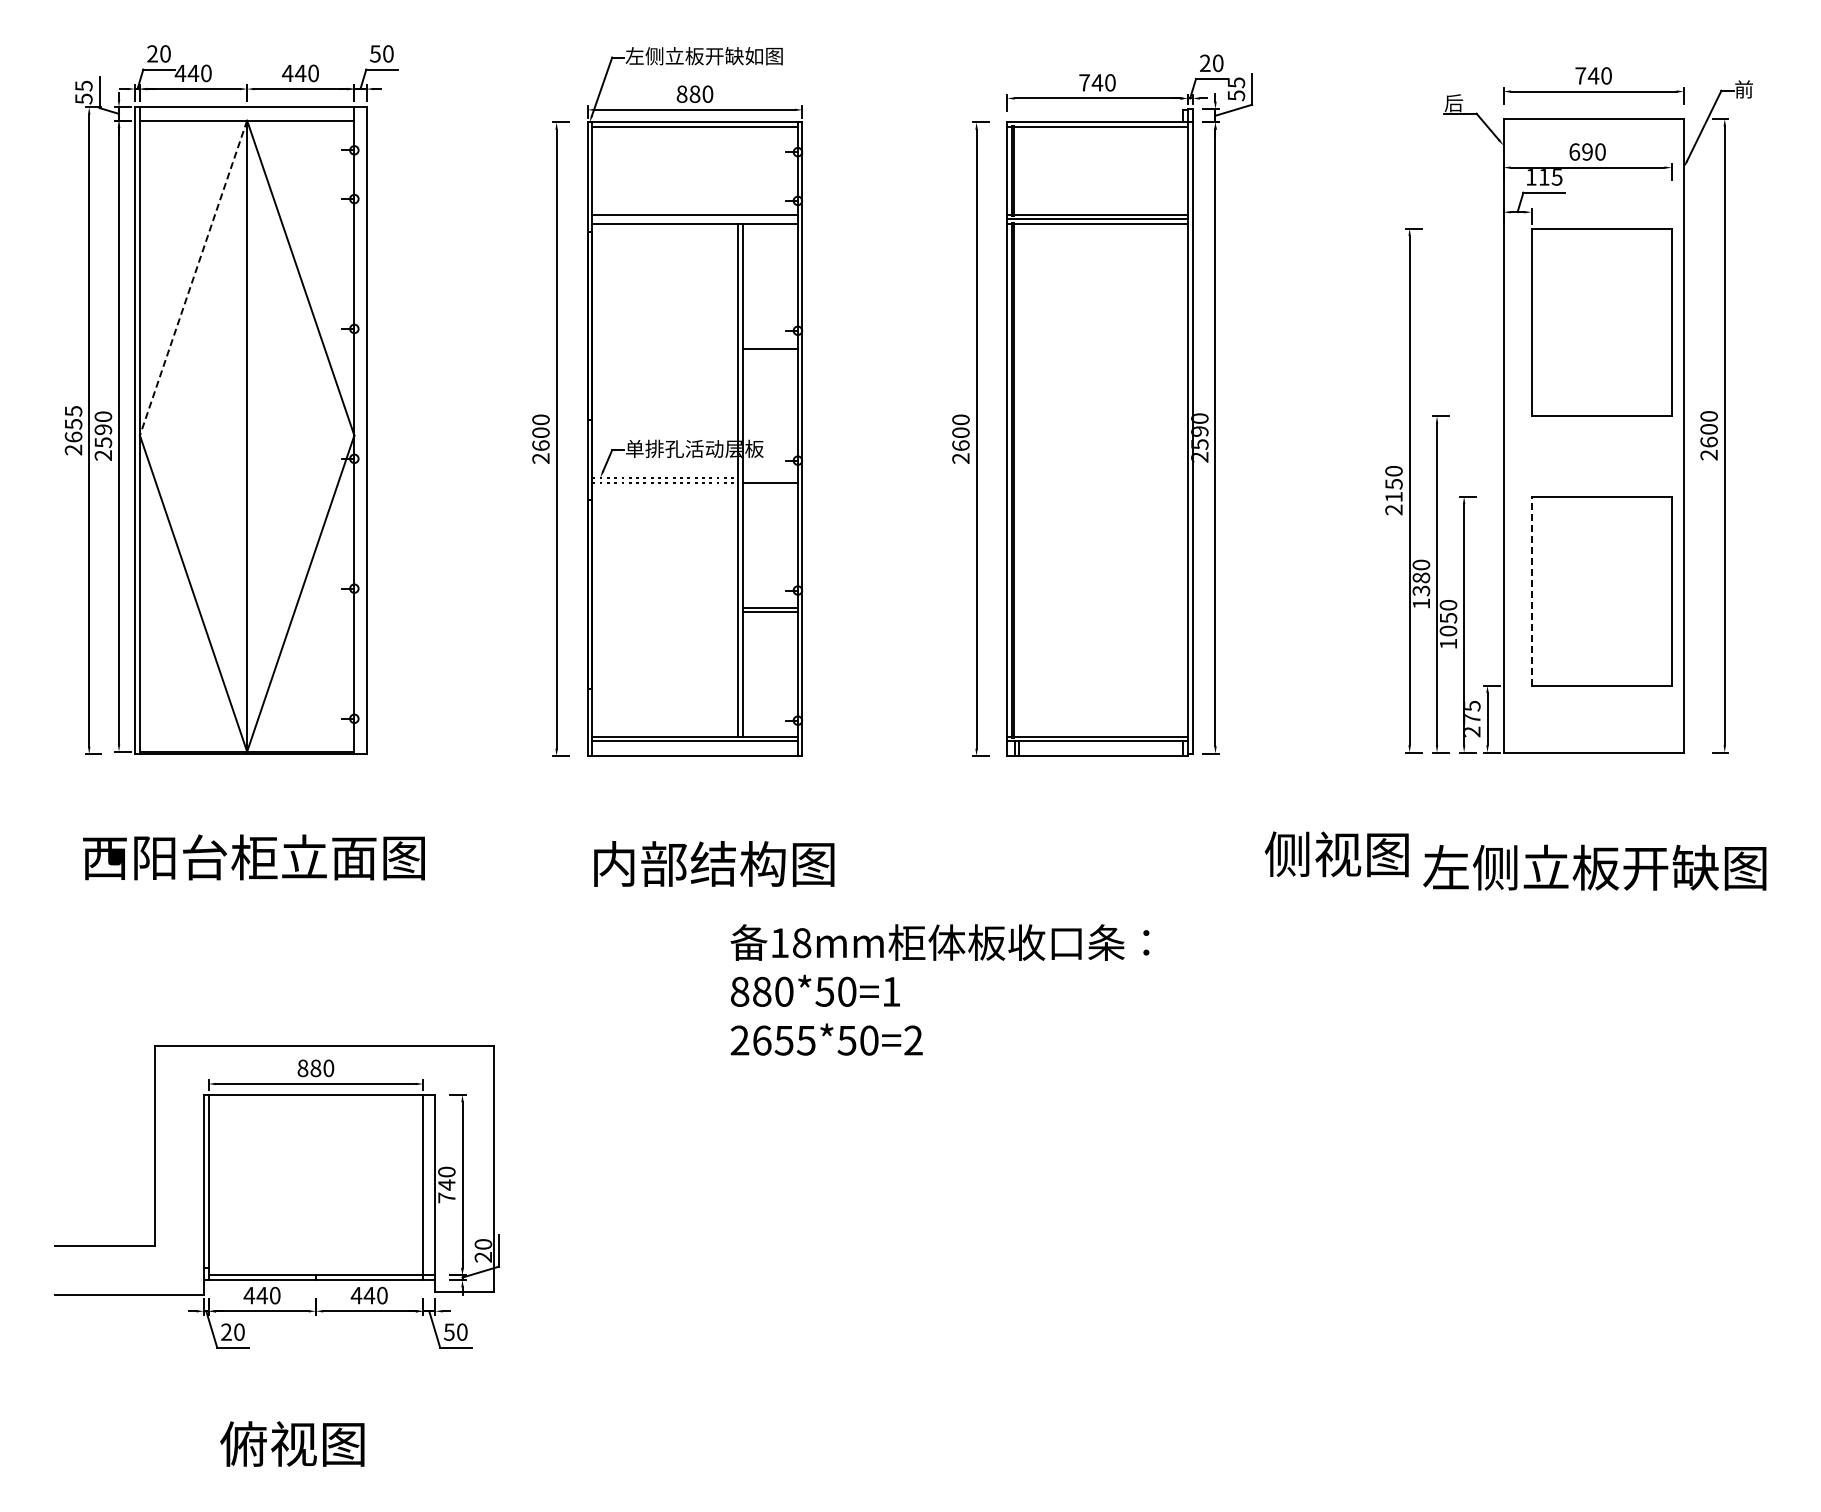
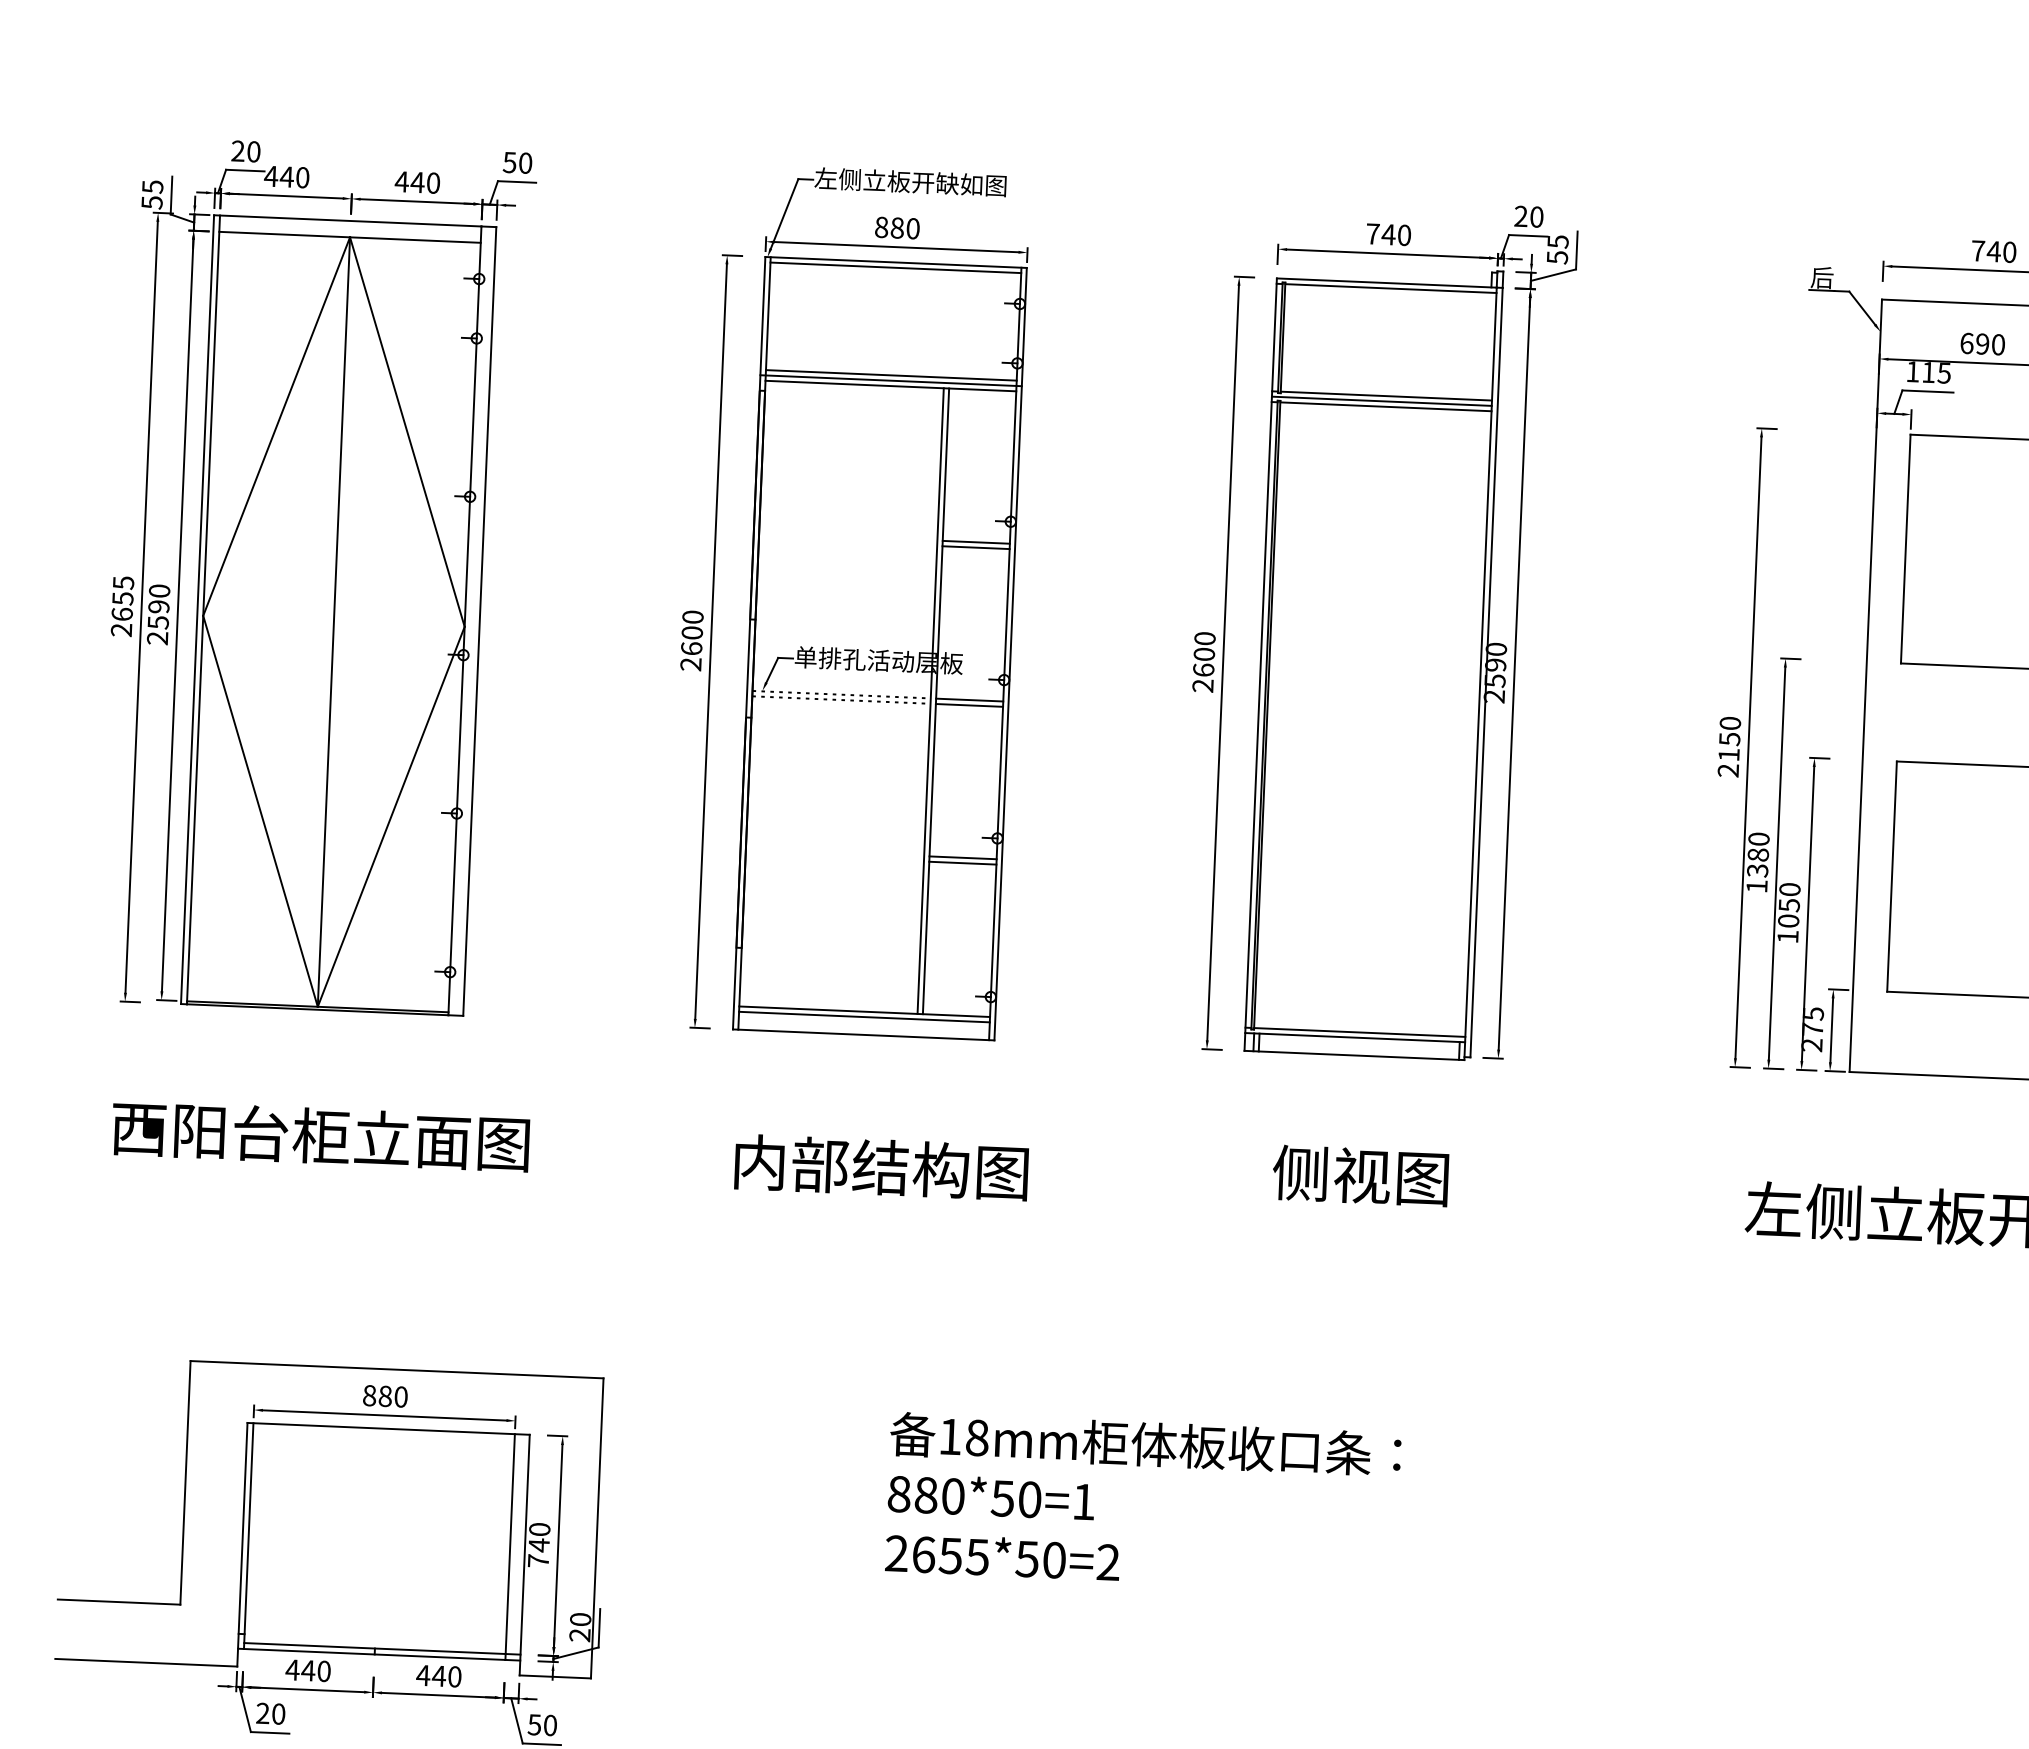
line: (694, 219) -> (890, 380), added
line: (193, 278) -> (276, 427), dashed -> solid
line: (769, 353) -> (975, 547), added
line: (769, 478) -> (968, 700), added
line: (1531, 590) -> (1891, 875), dashed -> solid
text: (1336, 854) -> (1360, 1176), moved
text: (939, 989) -> (1142, 1501), moved

